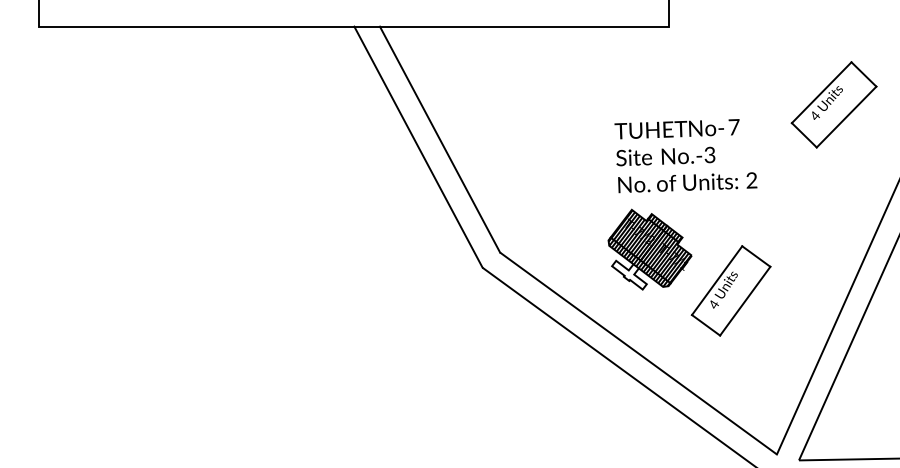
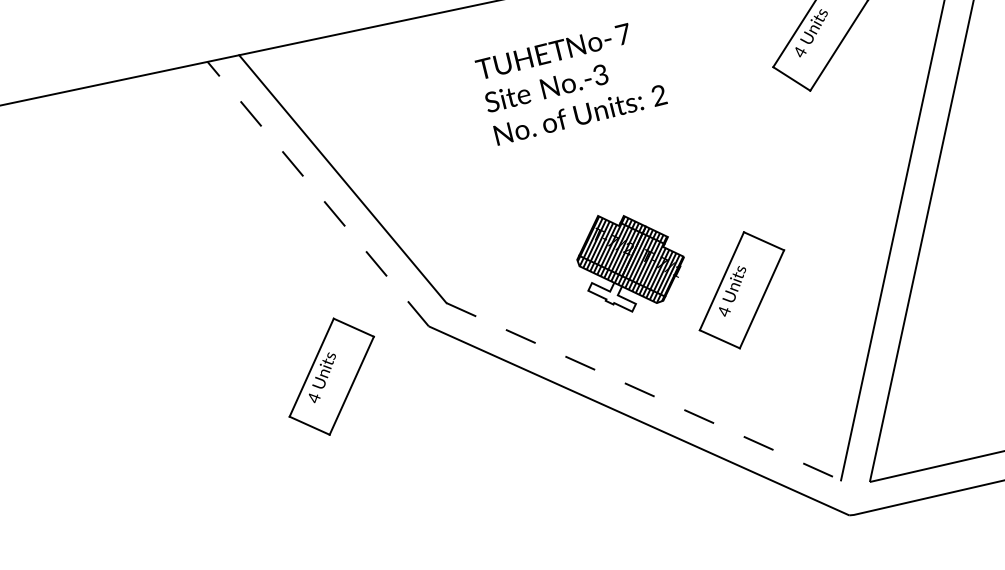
line: (418, 147) -> (318, 194), solid -> dashed
text: (685, 156) -> (570, 83), moved
part: (398, 290) -> (330, 376), added
line: (638, 353) -> (643, 391), solid -> dashed

